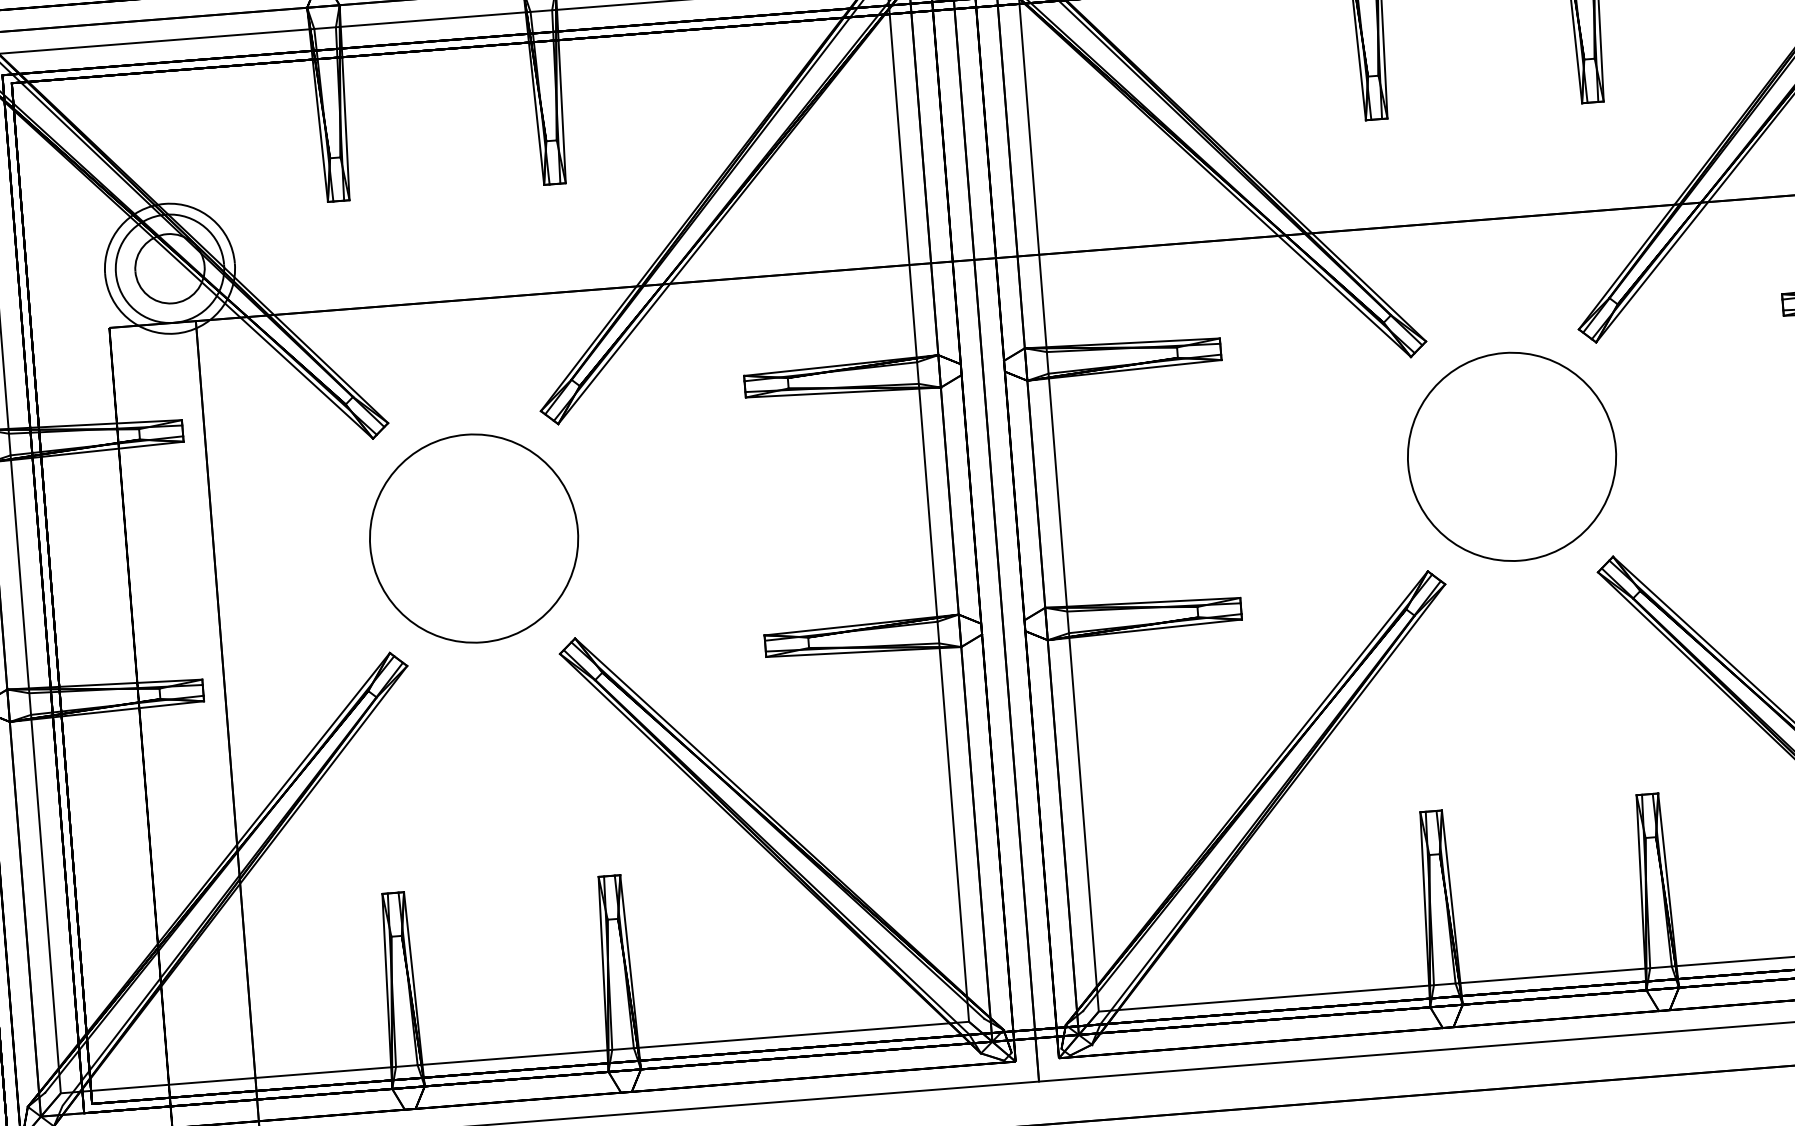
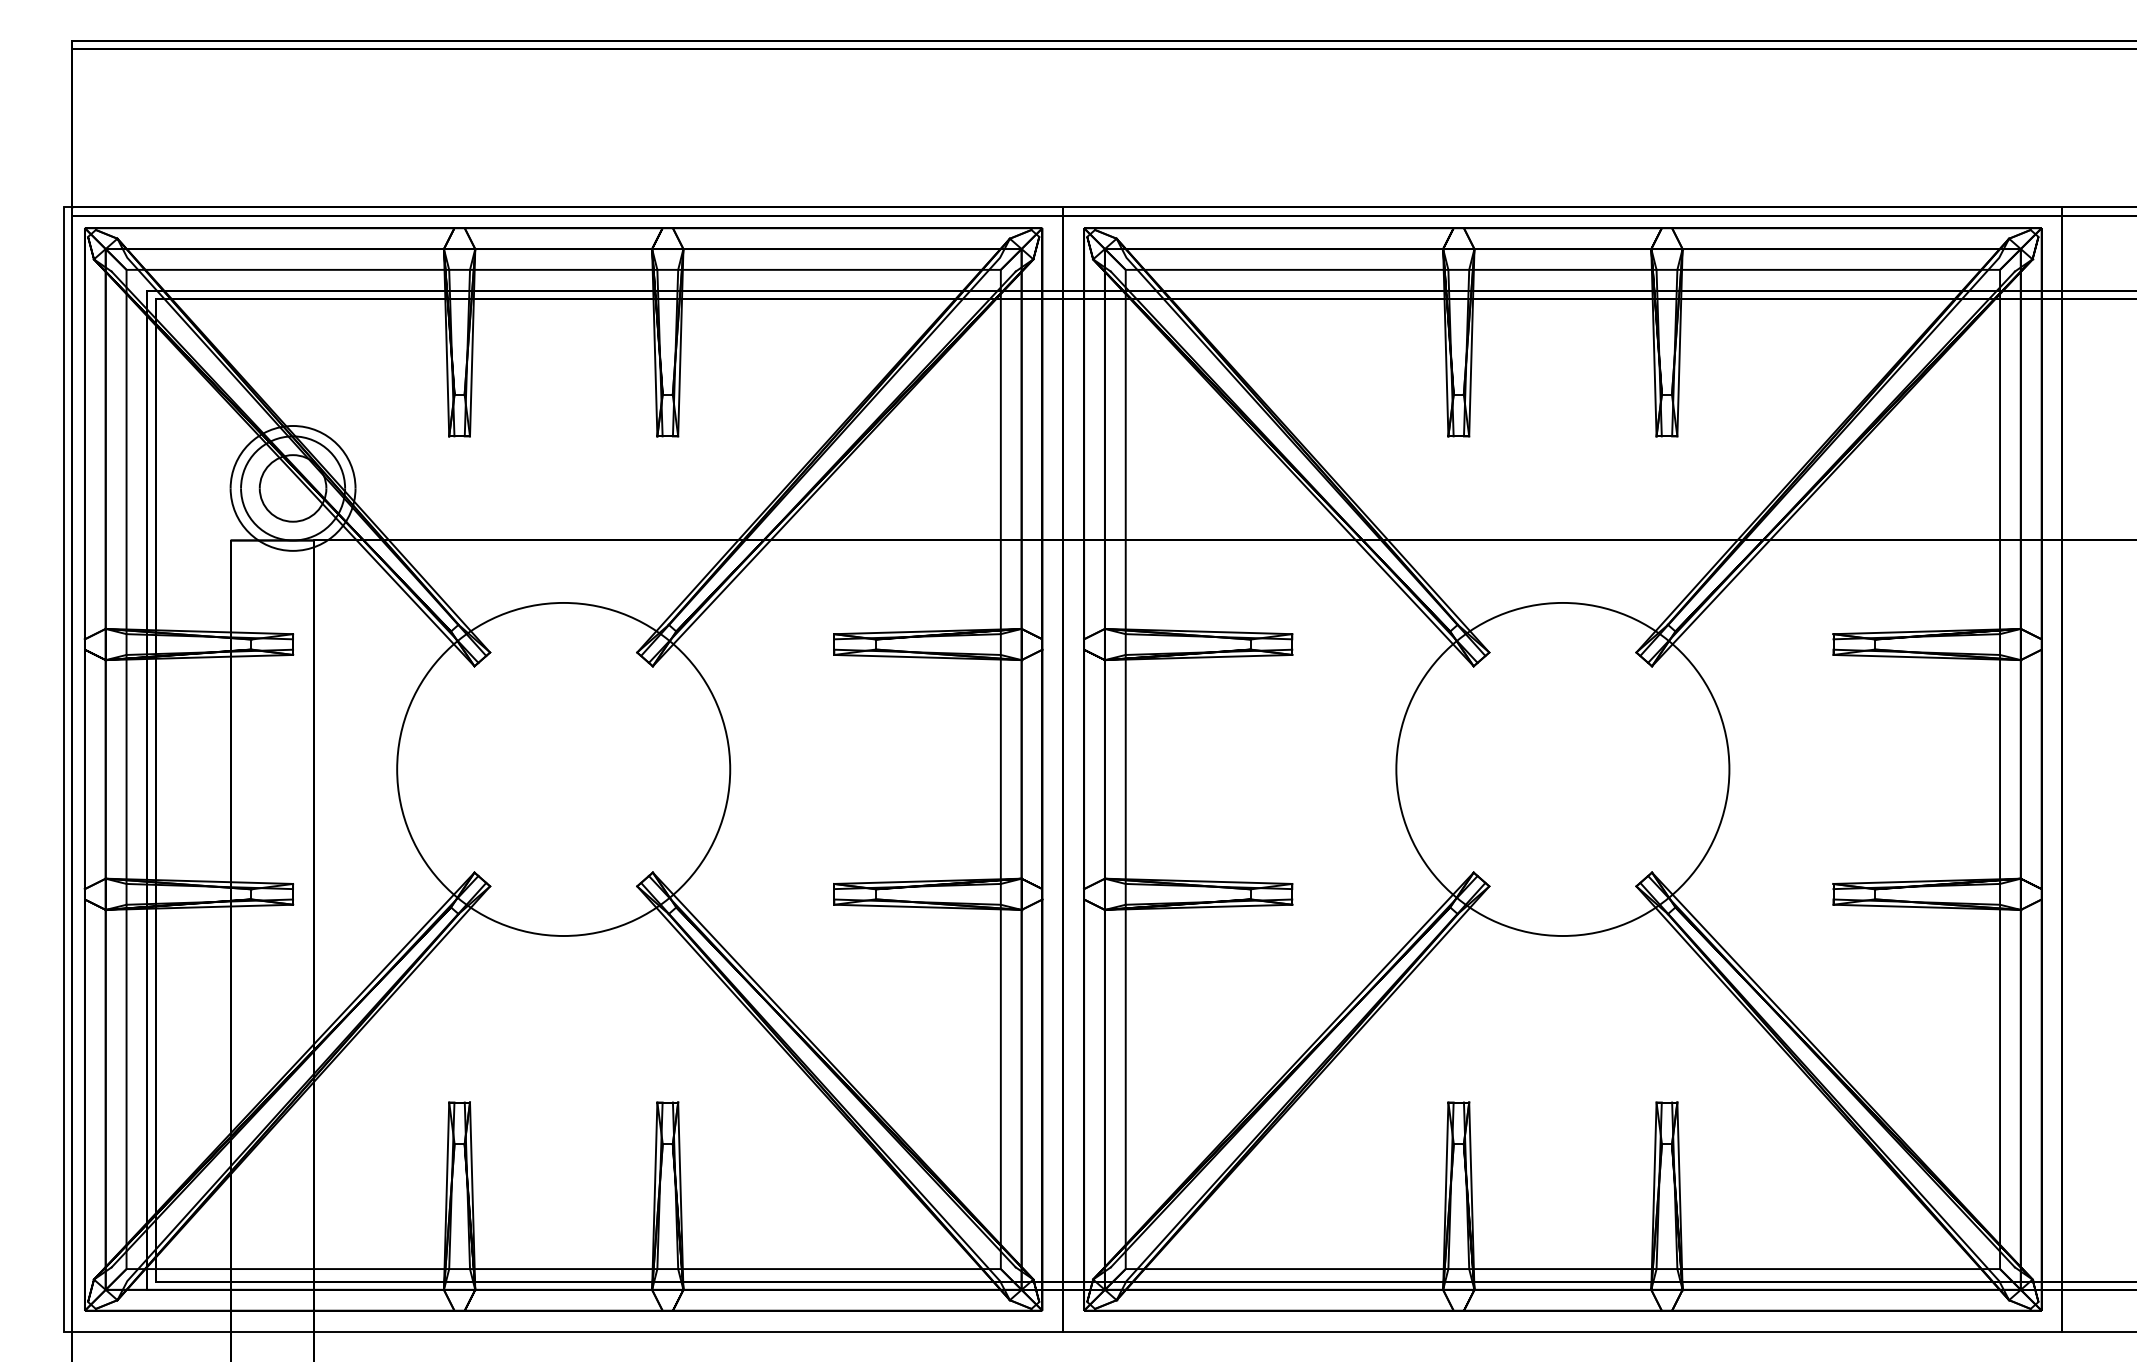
circle: (1511, 455) -> (1562, 768), size x1.67
circle: (473, 537) -> (563, 768), size x1.67

